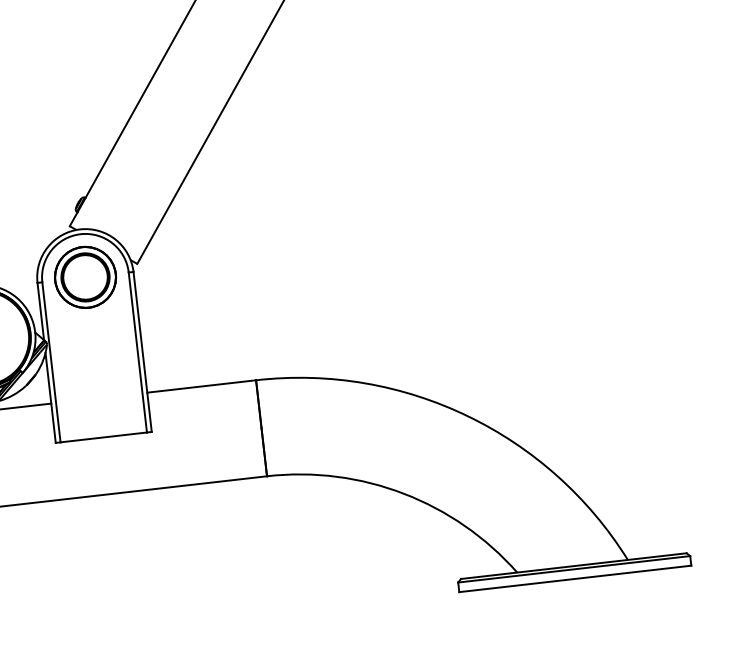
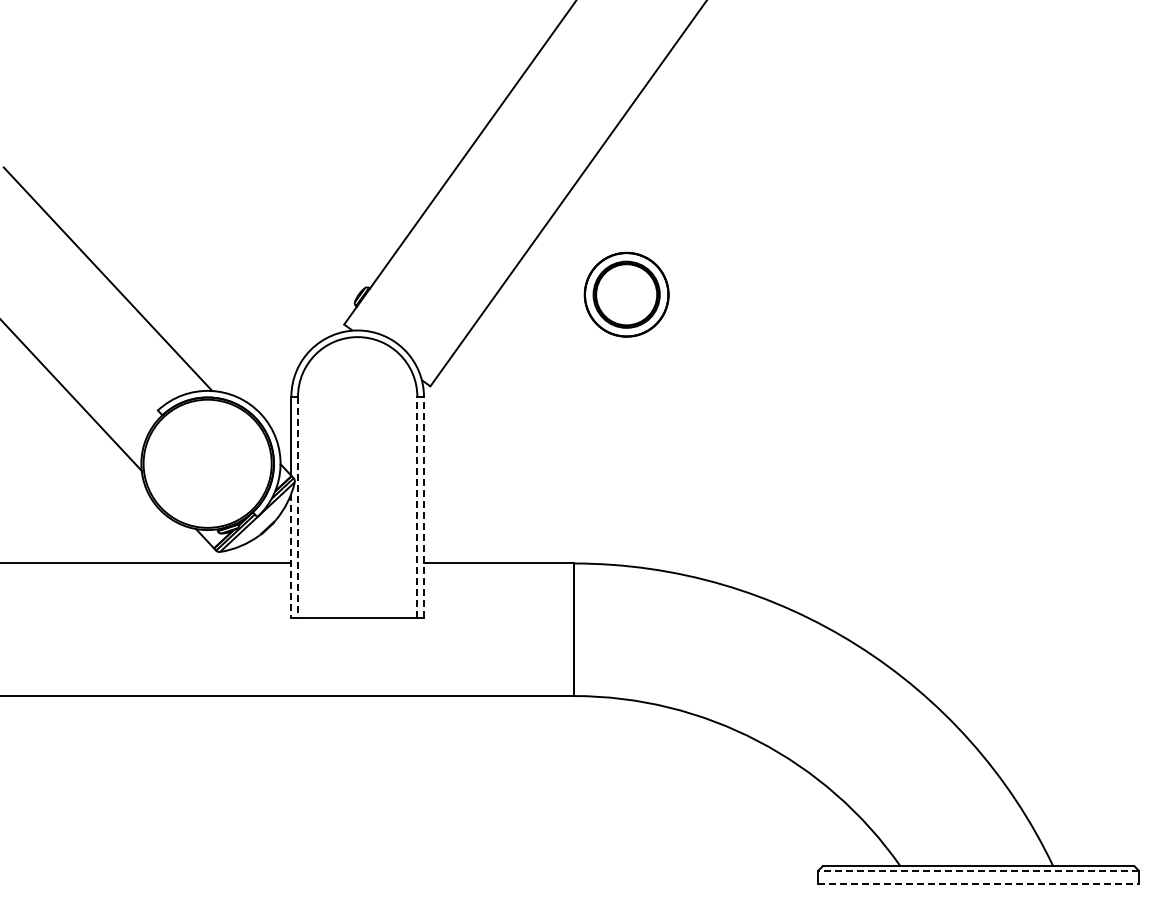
part: (85, 277) -> (626, 294), moved
line: (137, 351) -> (417, 506), solid -> dashed
line: (142, 351) -> (423, 506), solid -> dashed
line: (51, 362) -> (298, 507), solid -> dashed
line: (50, 398) -> (291, 556), solid -> dashed
line: (574, 569) -> (978, 870), solid -> dashed
line: (575, 578) -> (979, 883), solid -> dashed

